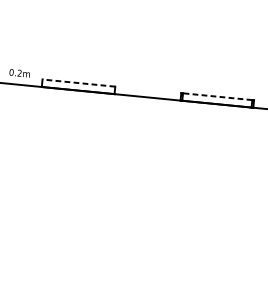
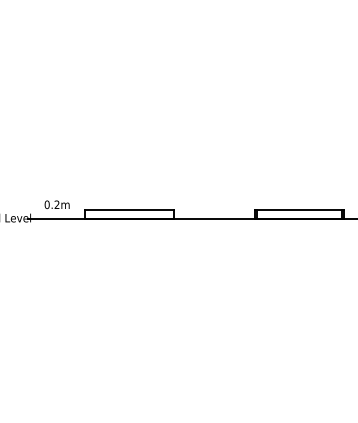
line: (78, 82) -> (129, 209), dashed -> solid
line: (216, 96) -> (298, 209), dashed -> solid

